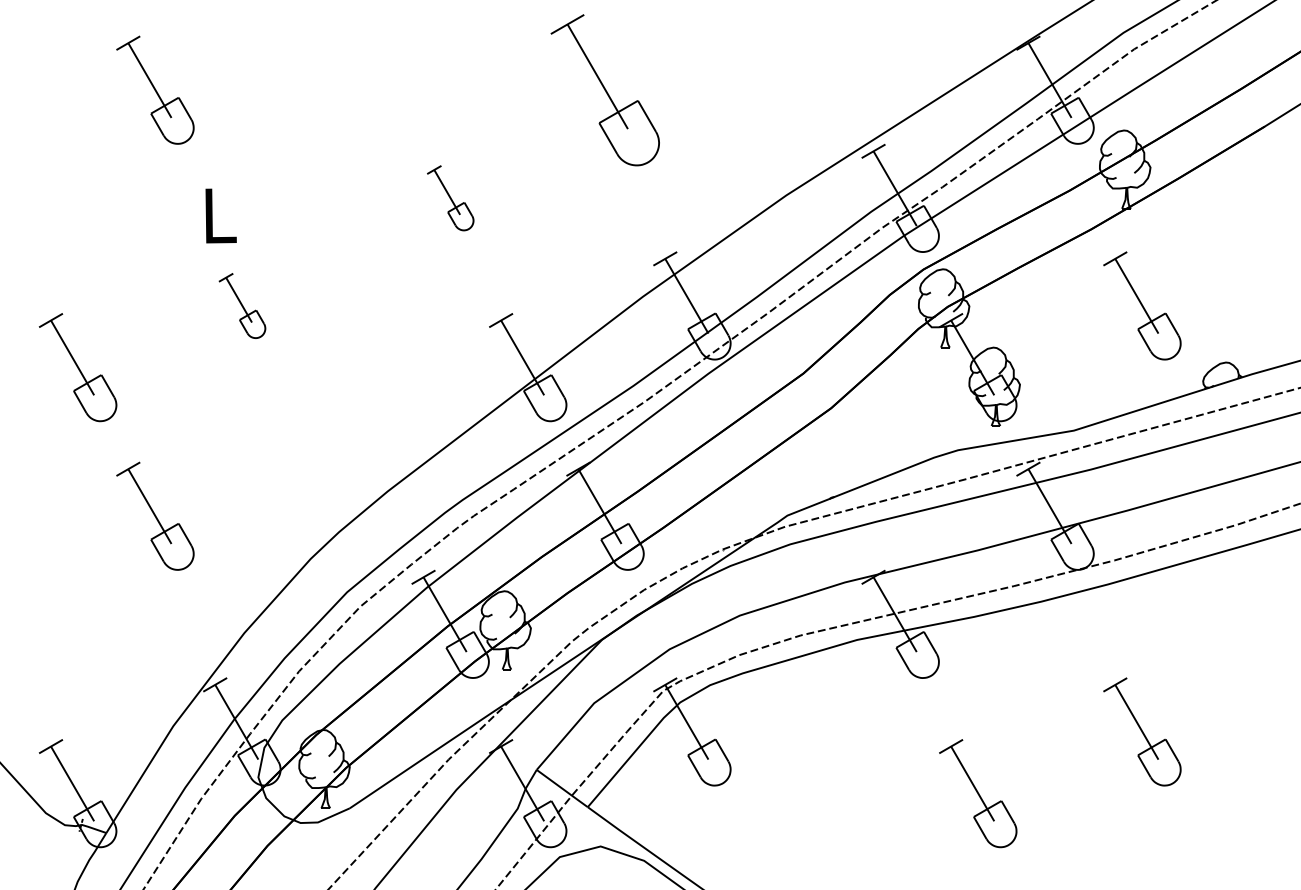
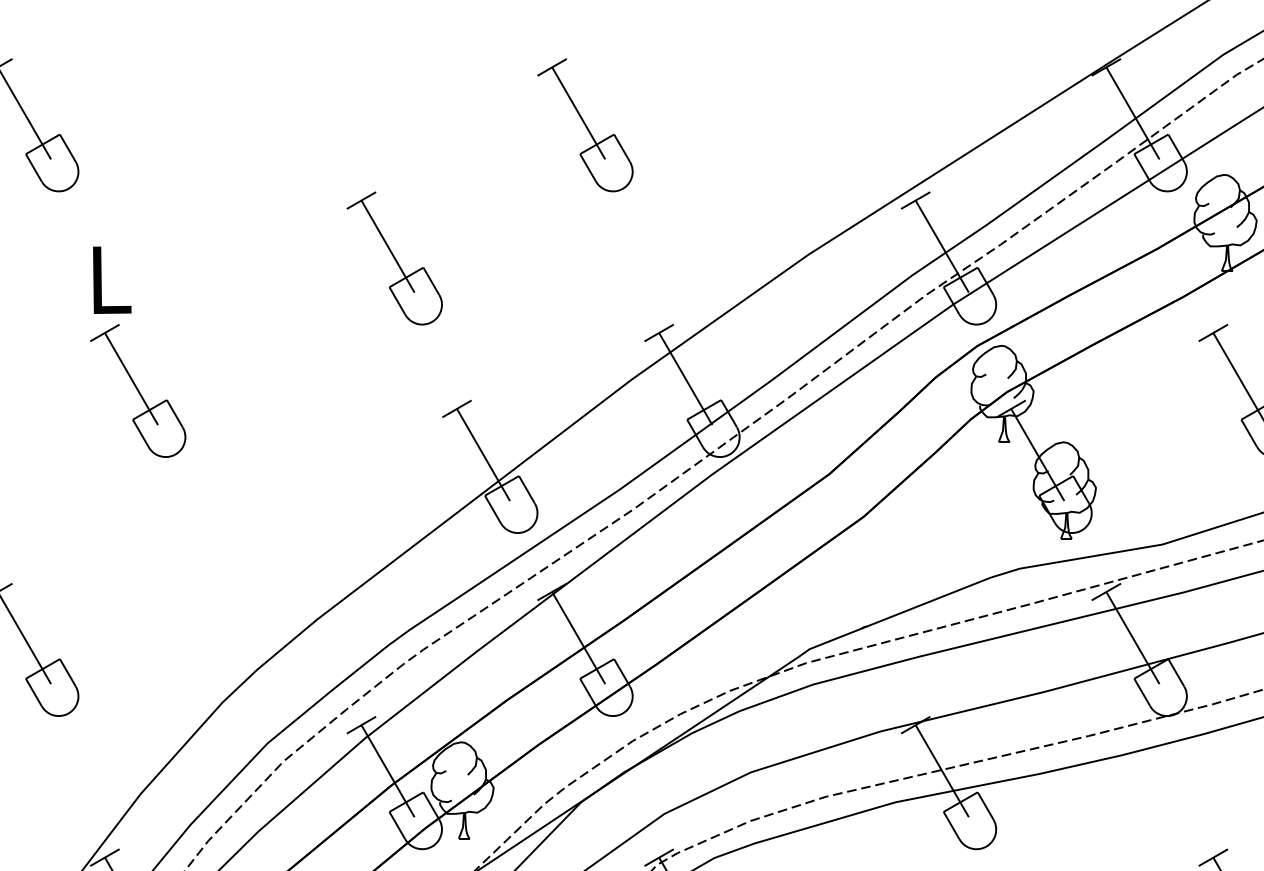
part: (605, 89) -> (585, 124), size x0.71
part: (450, 197) -> (394, 257), size x1.67
part: (242, 305) -> (138, 390), size x1.67

